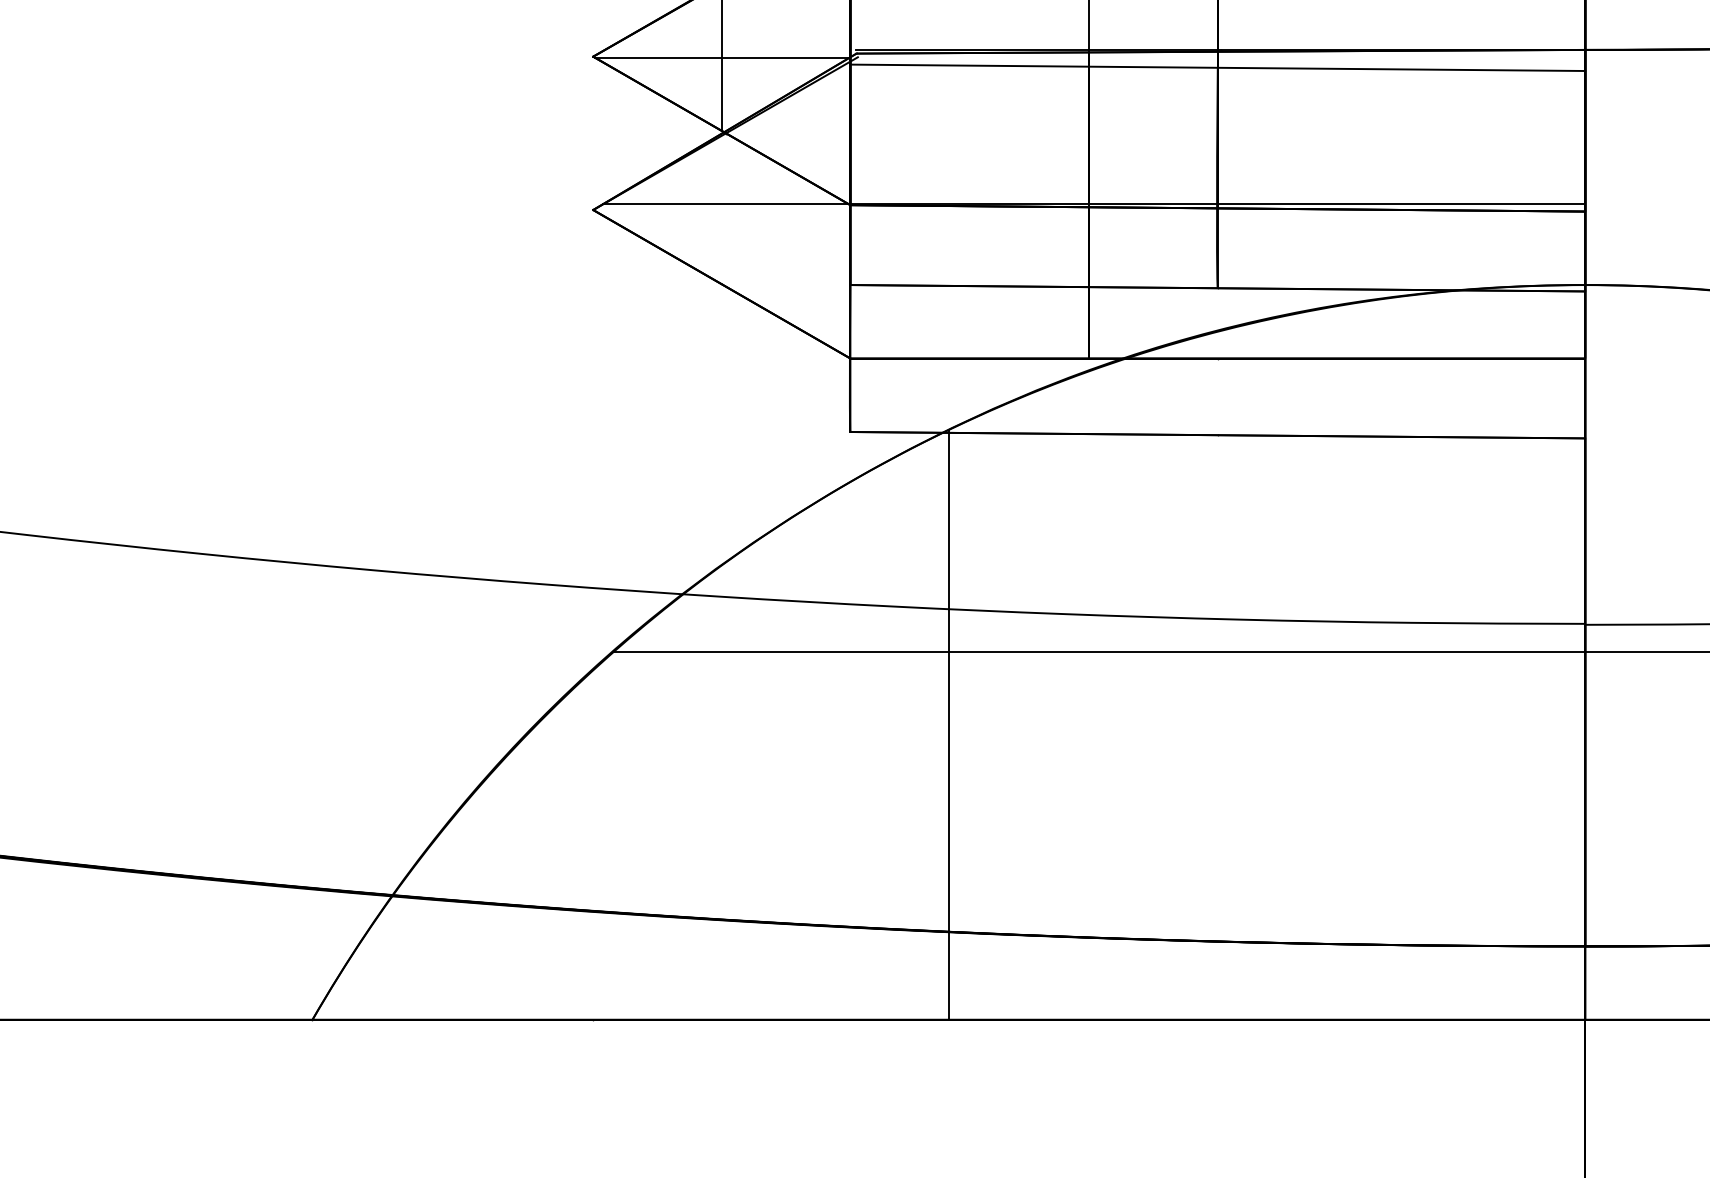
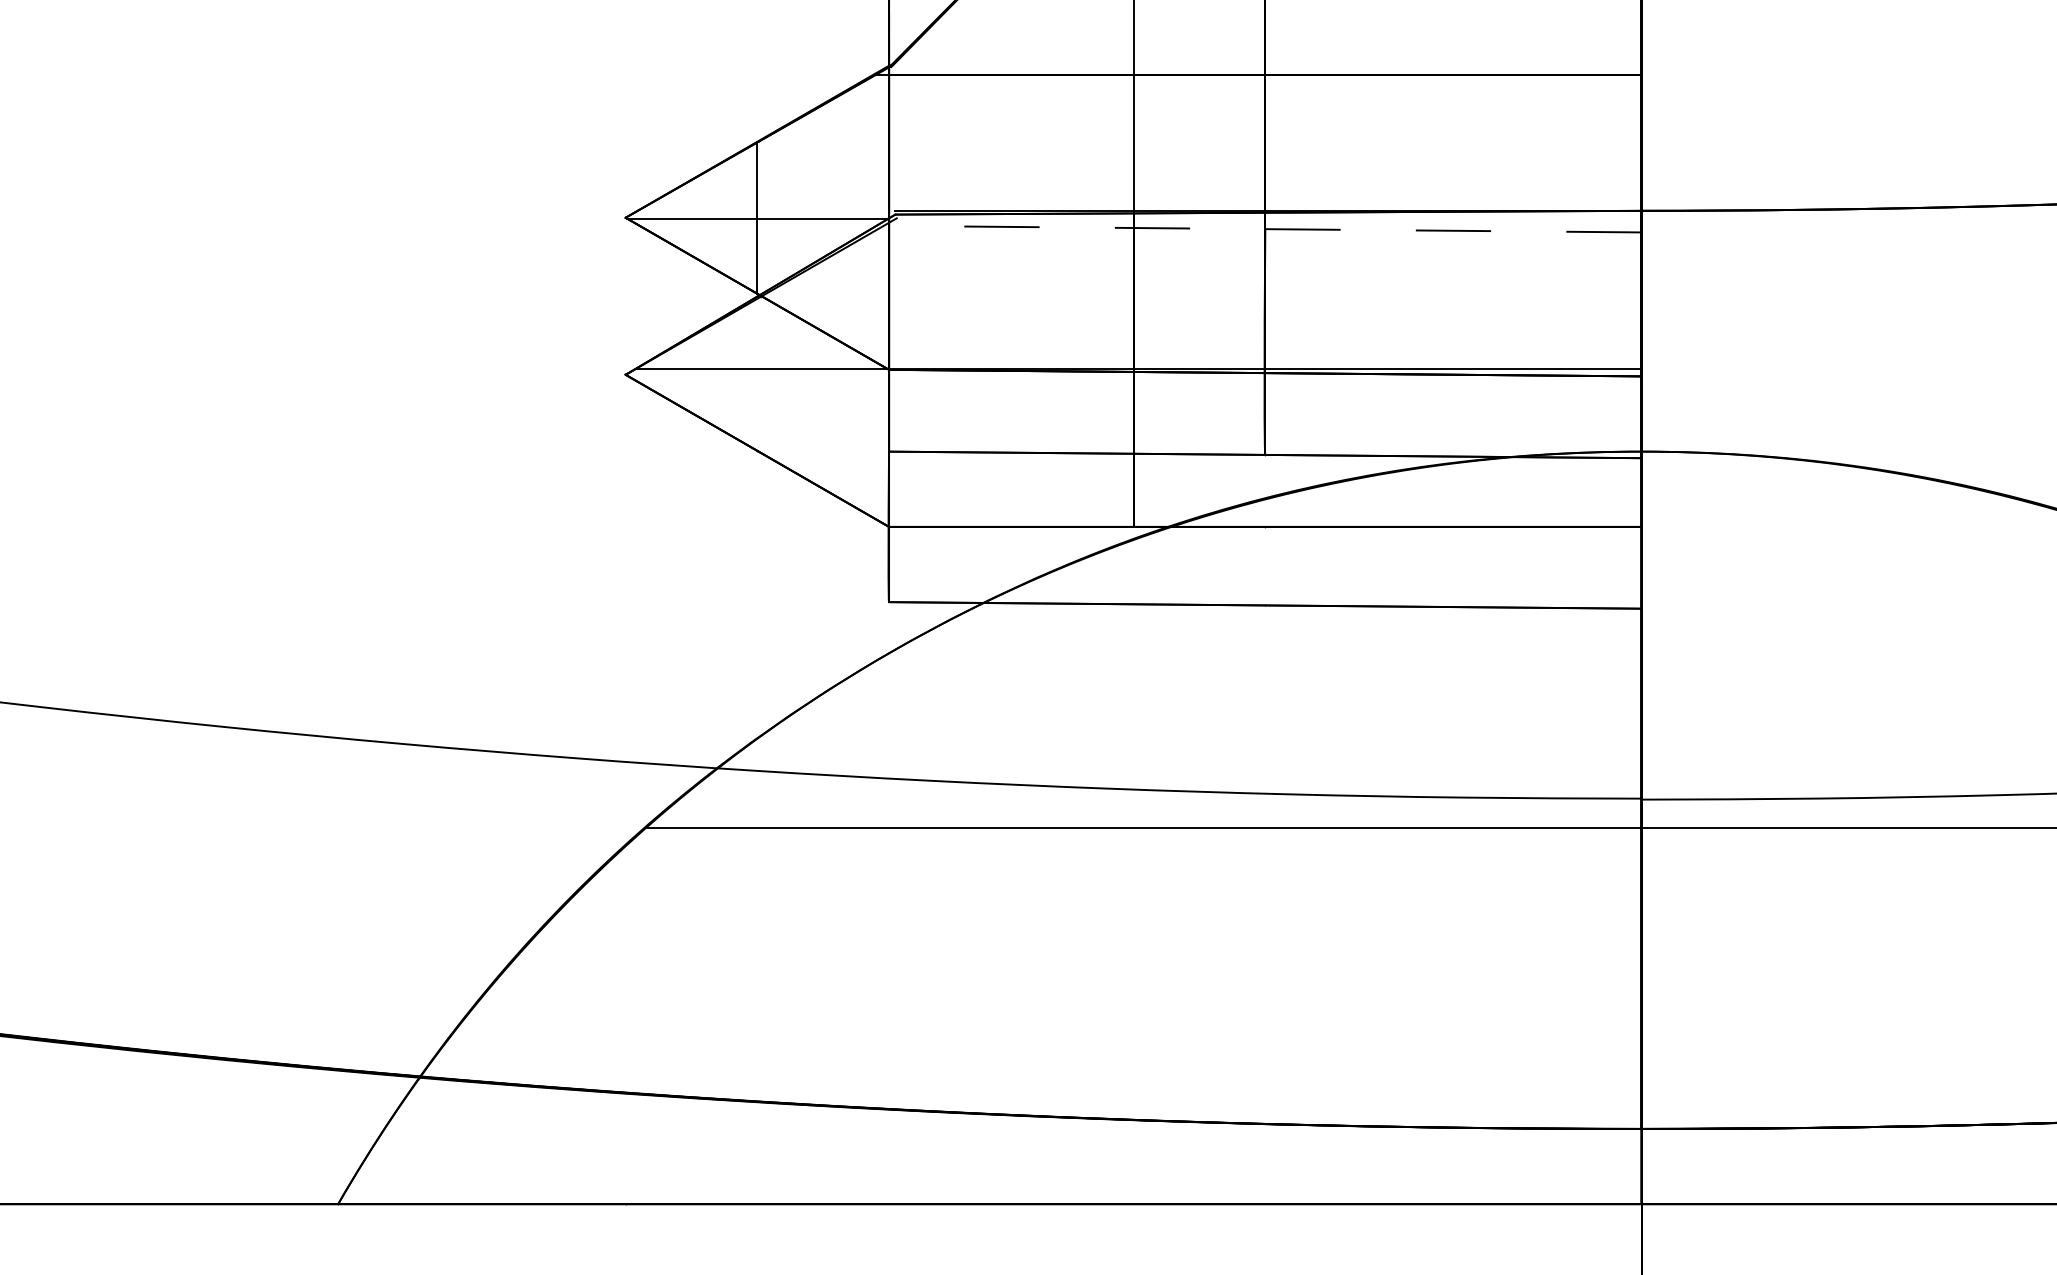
line: (1216, 68) -> (1264, 229), solid -> dashed
line: (948, 725) -> (989, 902), removed

